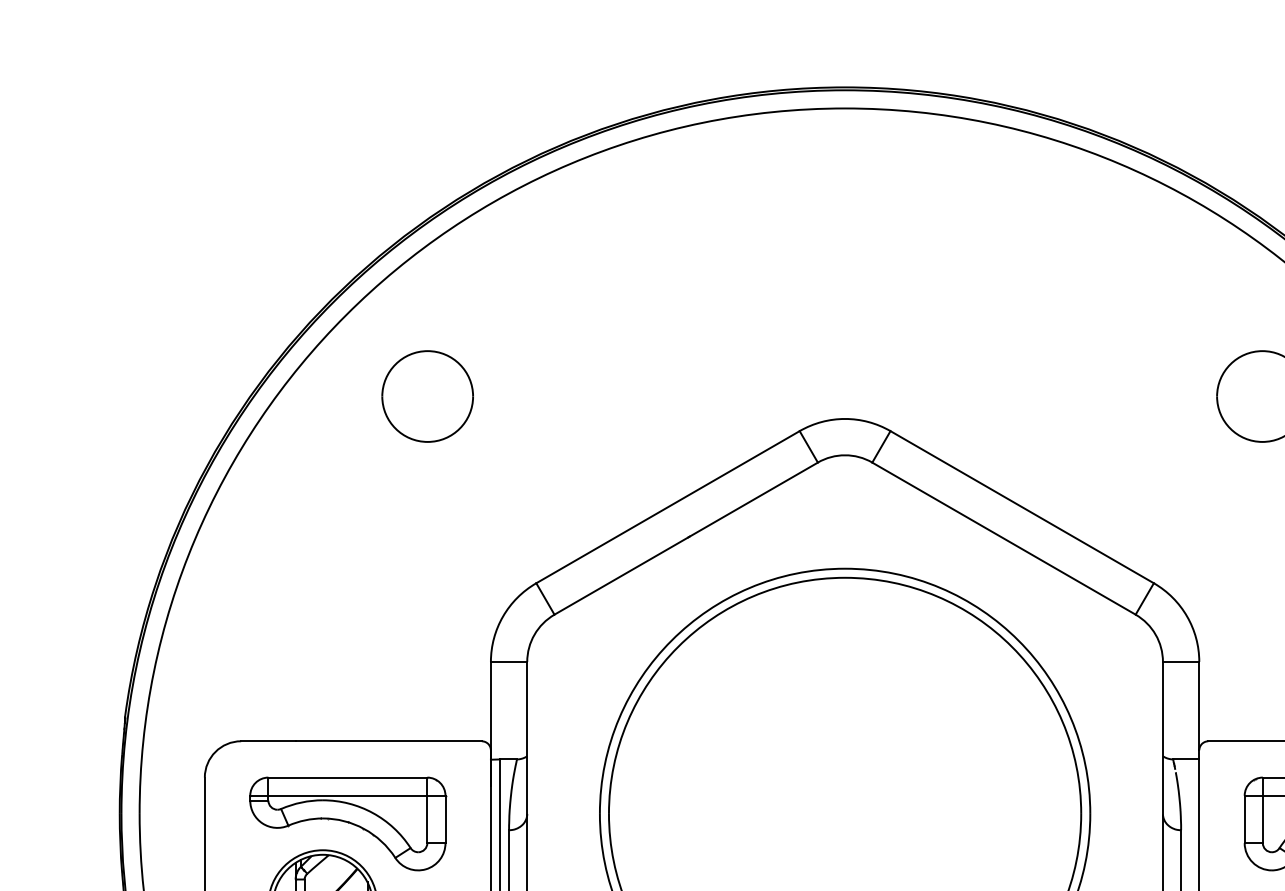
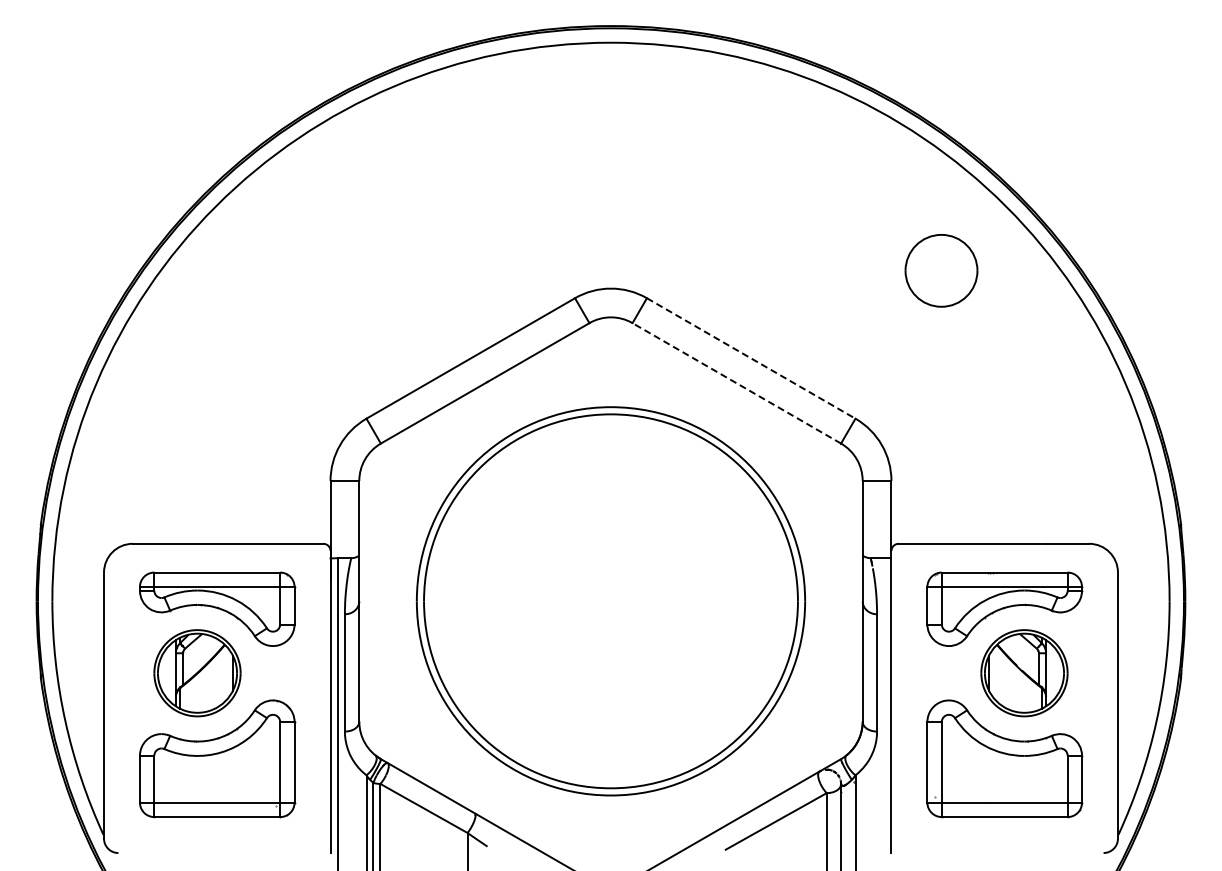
part: (427, 396) -> (280, 270), removed
line: (1022, 507) -> (751, 358), solid -> dashed
line: (1003, 538) -> (736, 383), solid -> dashed

